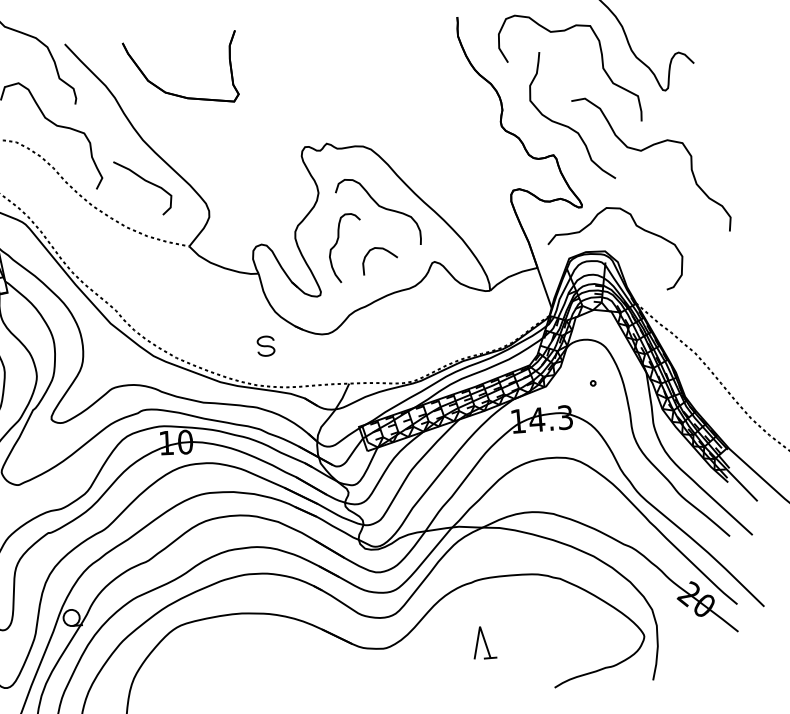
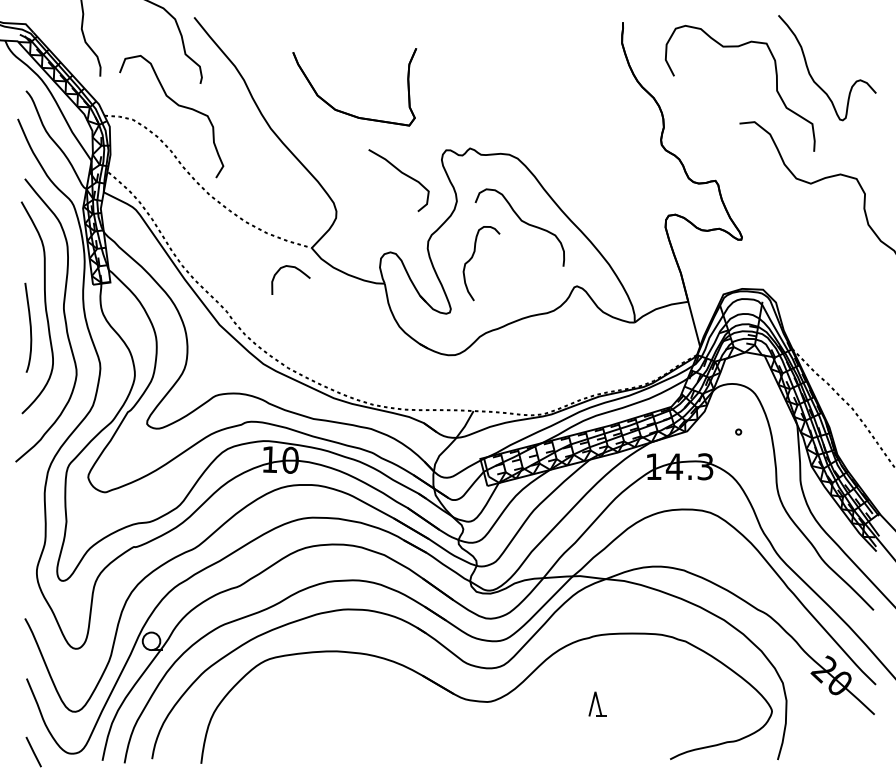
part: (173, 93) -> (344, 111), moved
curve: (566, 125) -> (732, 149), removed
curve: (145, 181) -> (401, 173), moved
curve: (635, 225) -> (798, 264), removed
curve: (384, 250) -> (296, 269), moved
part: (266, 345) -> (386, 362), removed
part: (484, 642) -> (597, 704), size x0.7

